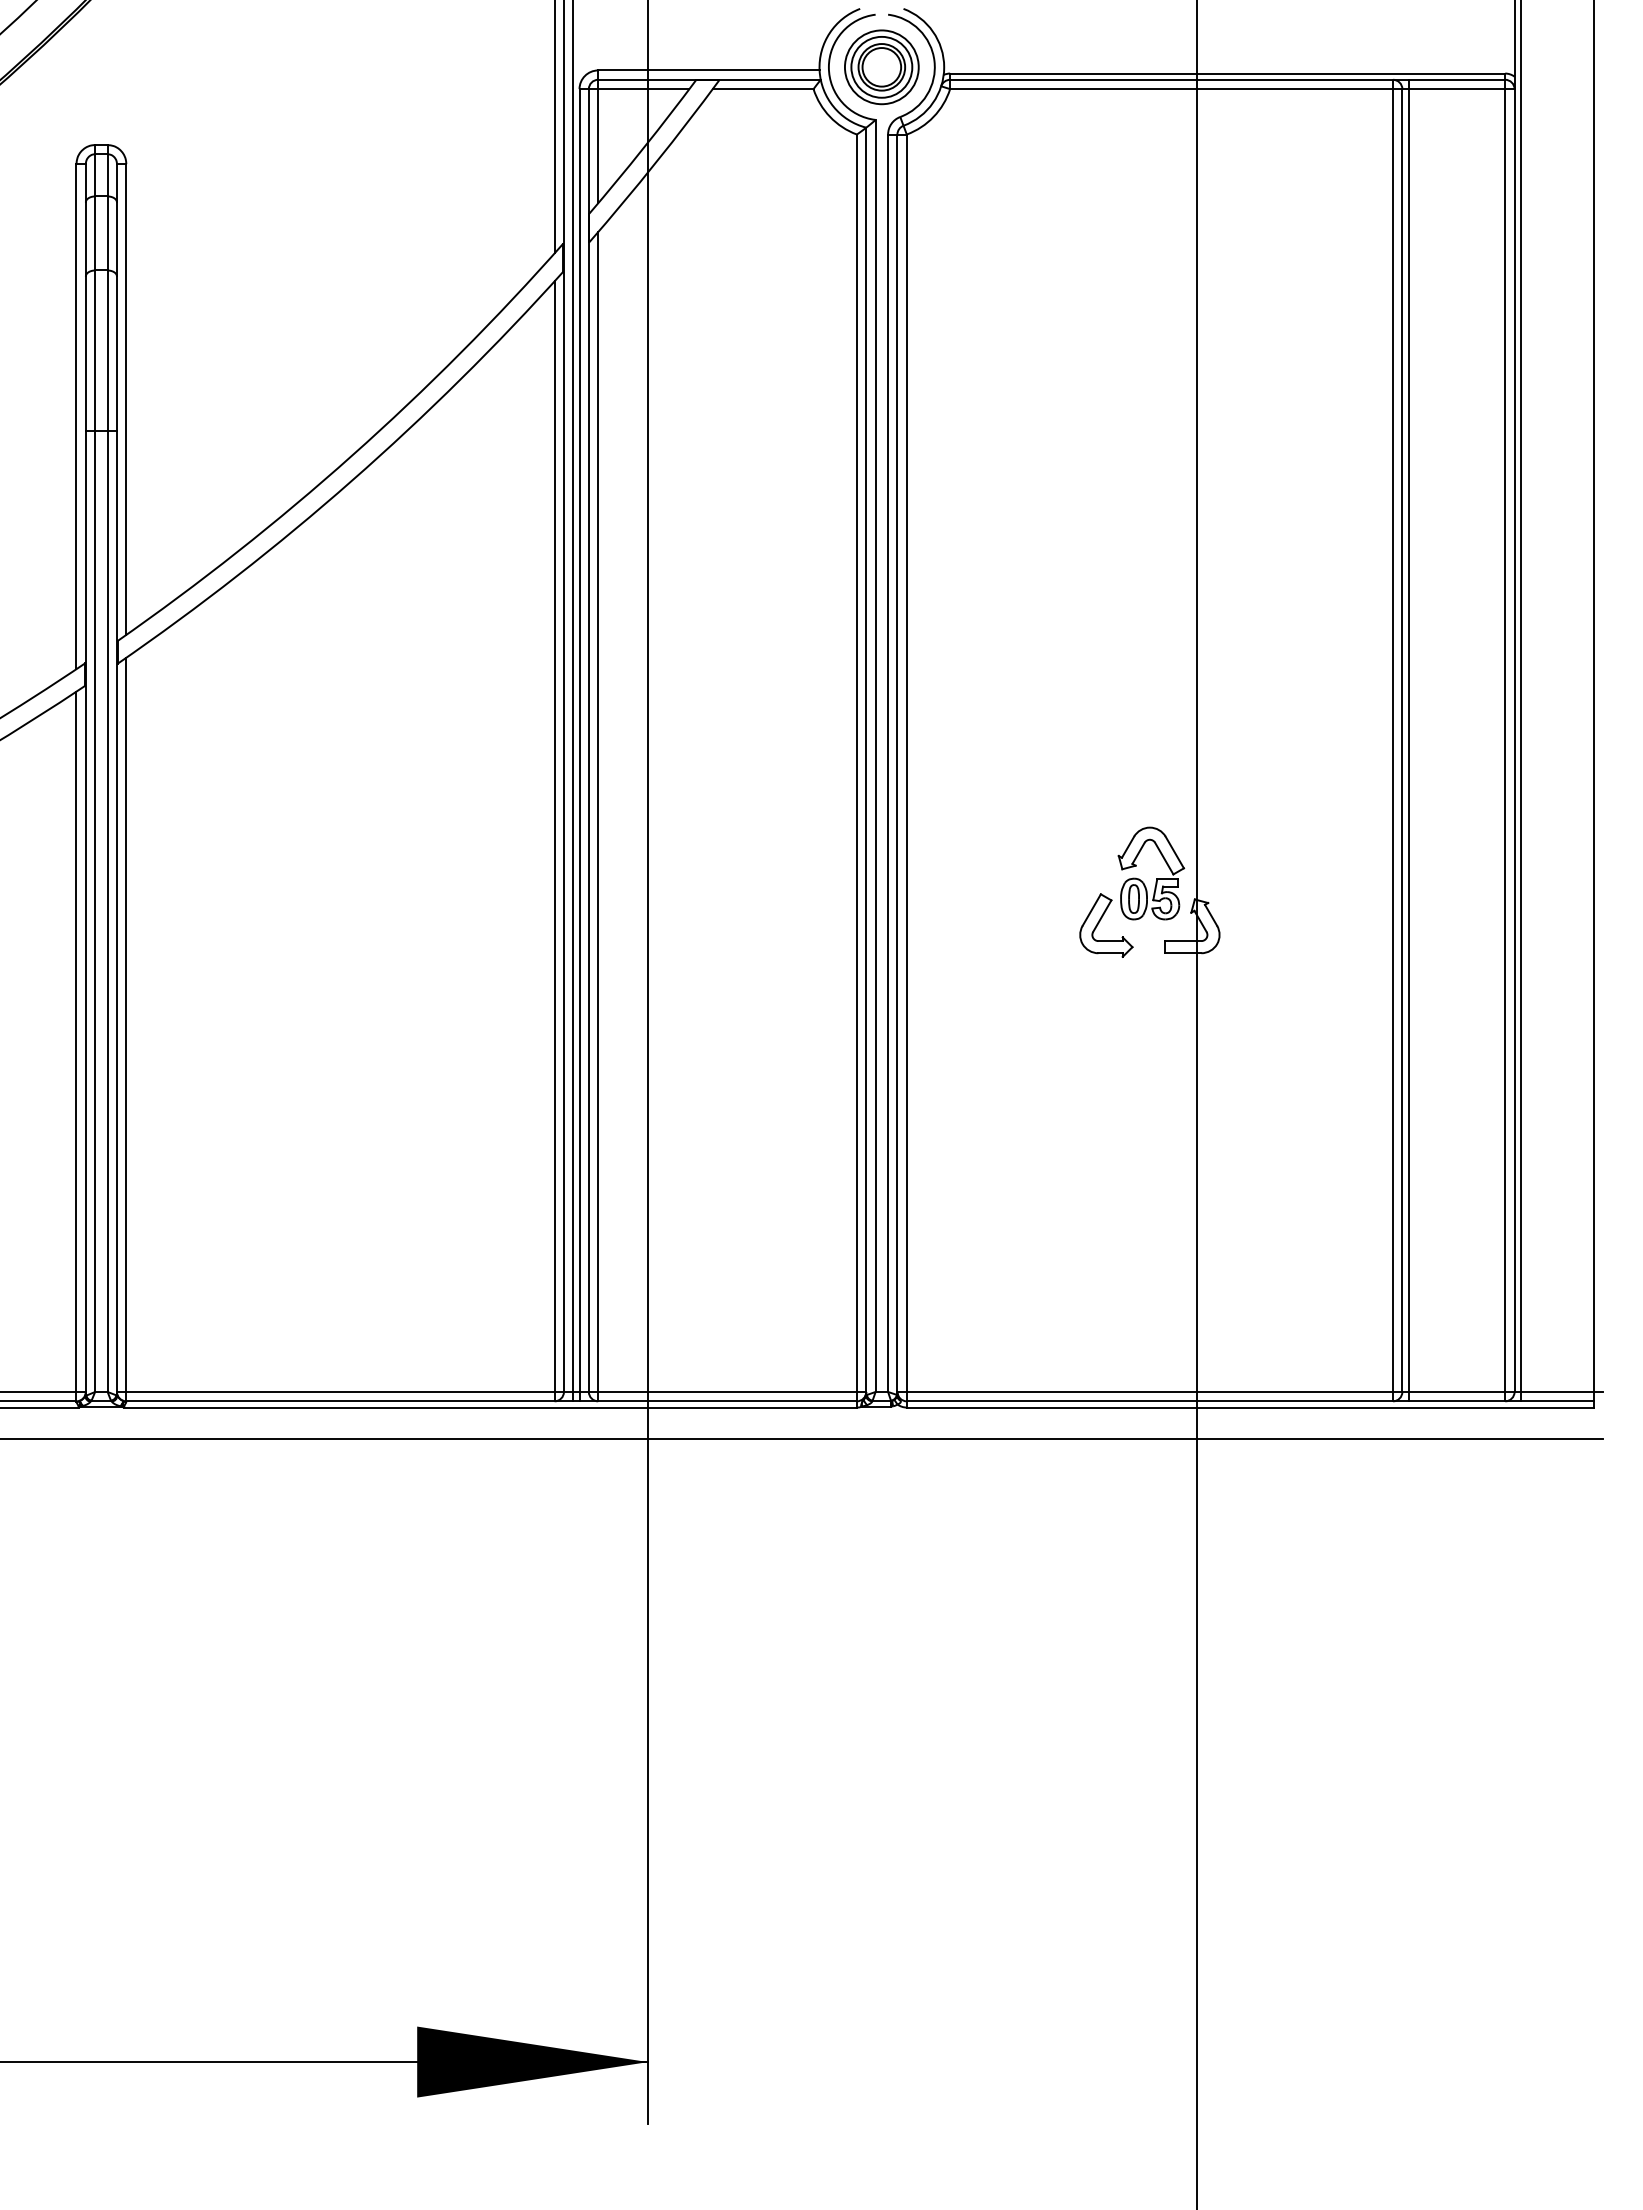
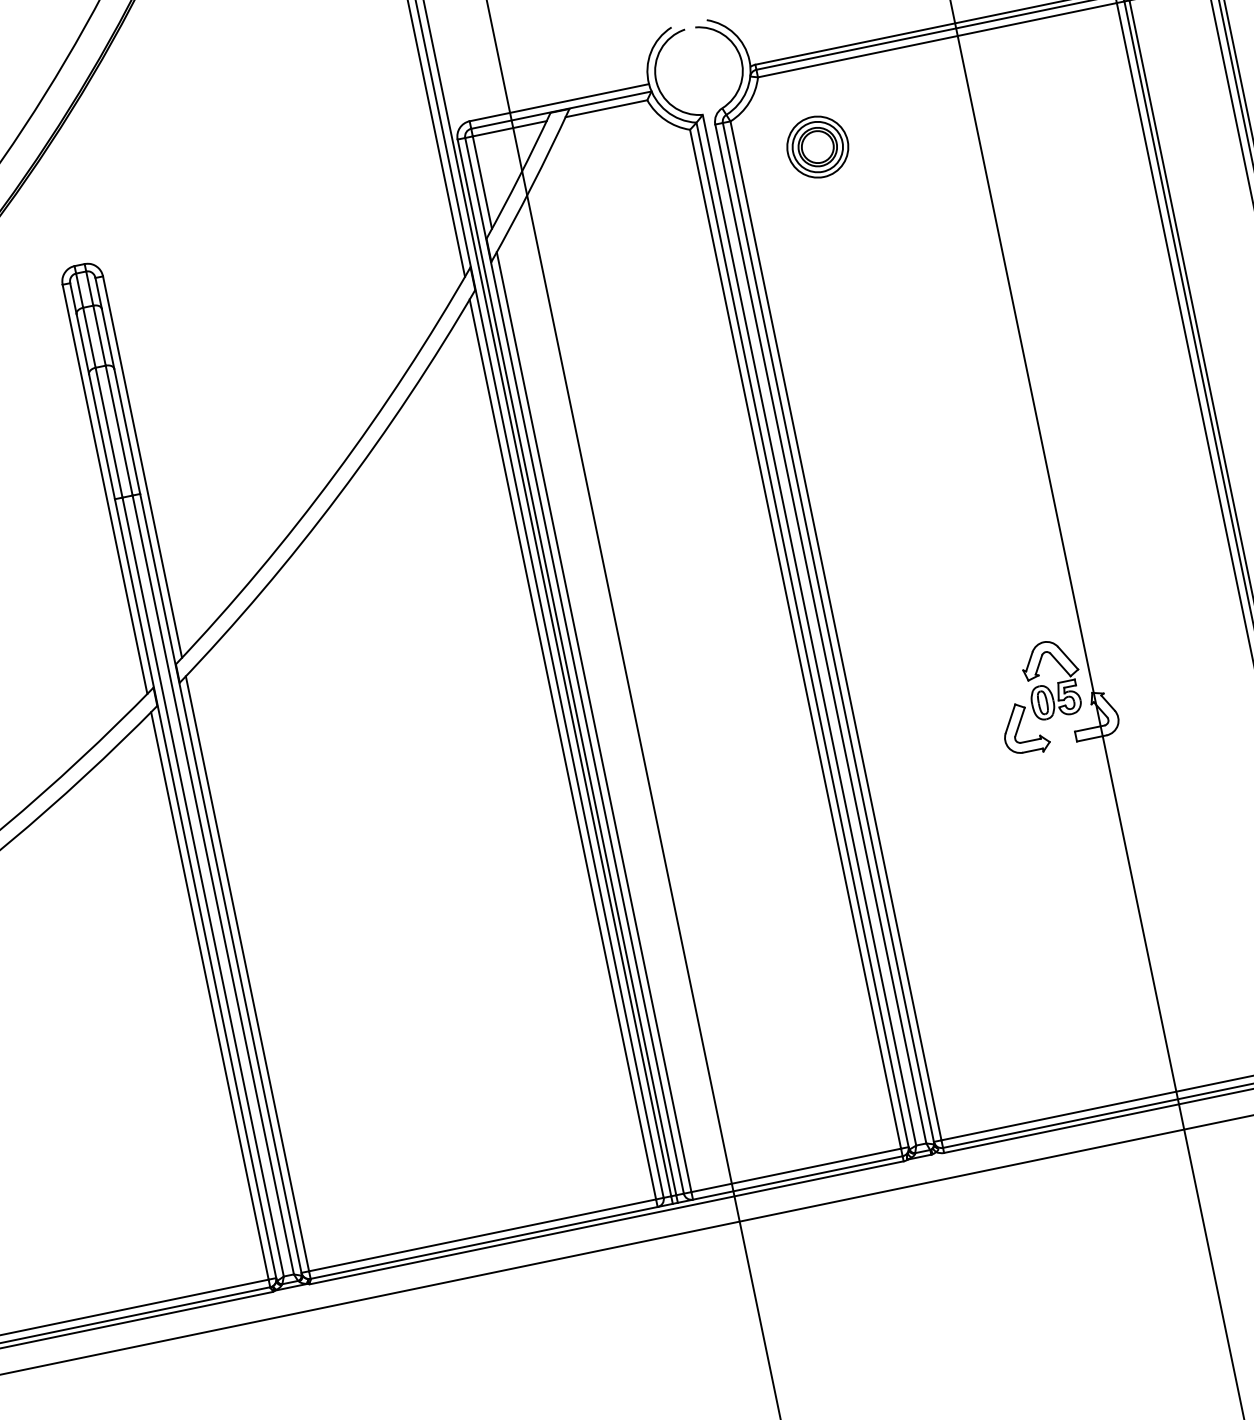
part: (881, 67) -> (817, 147), moved

